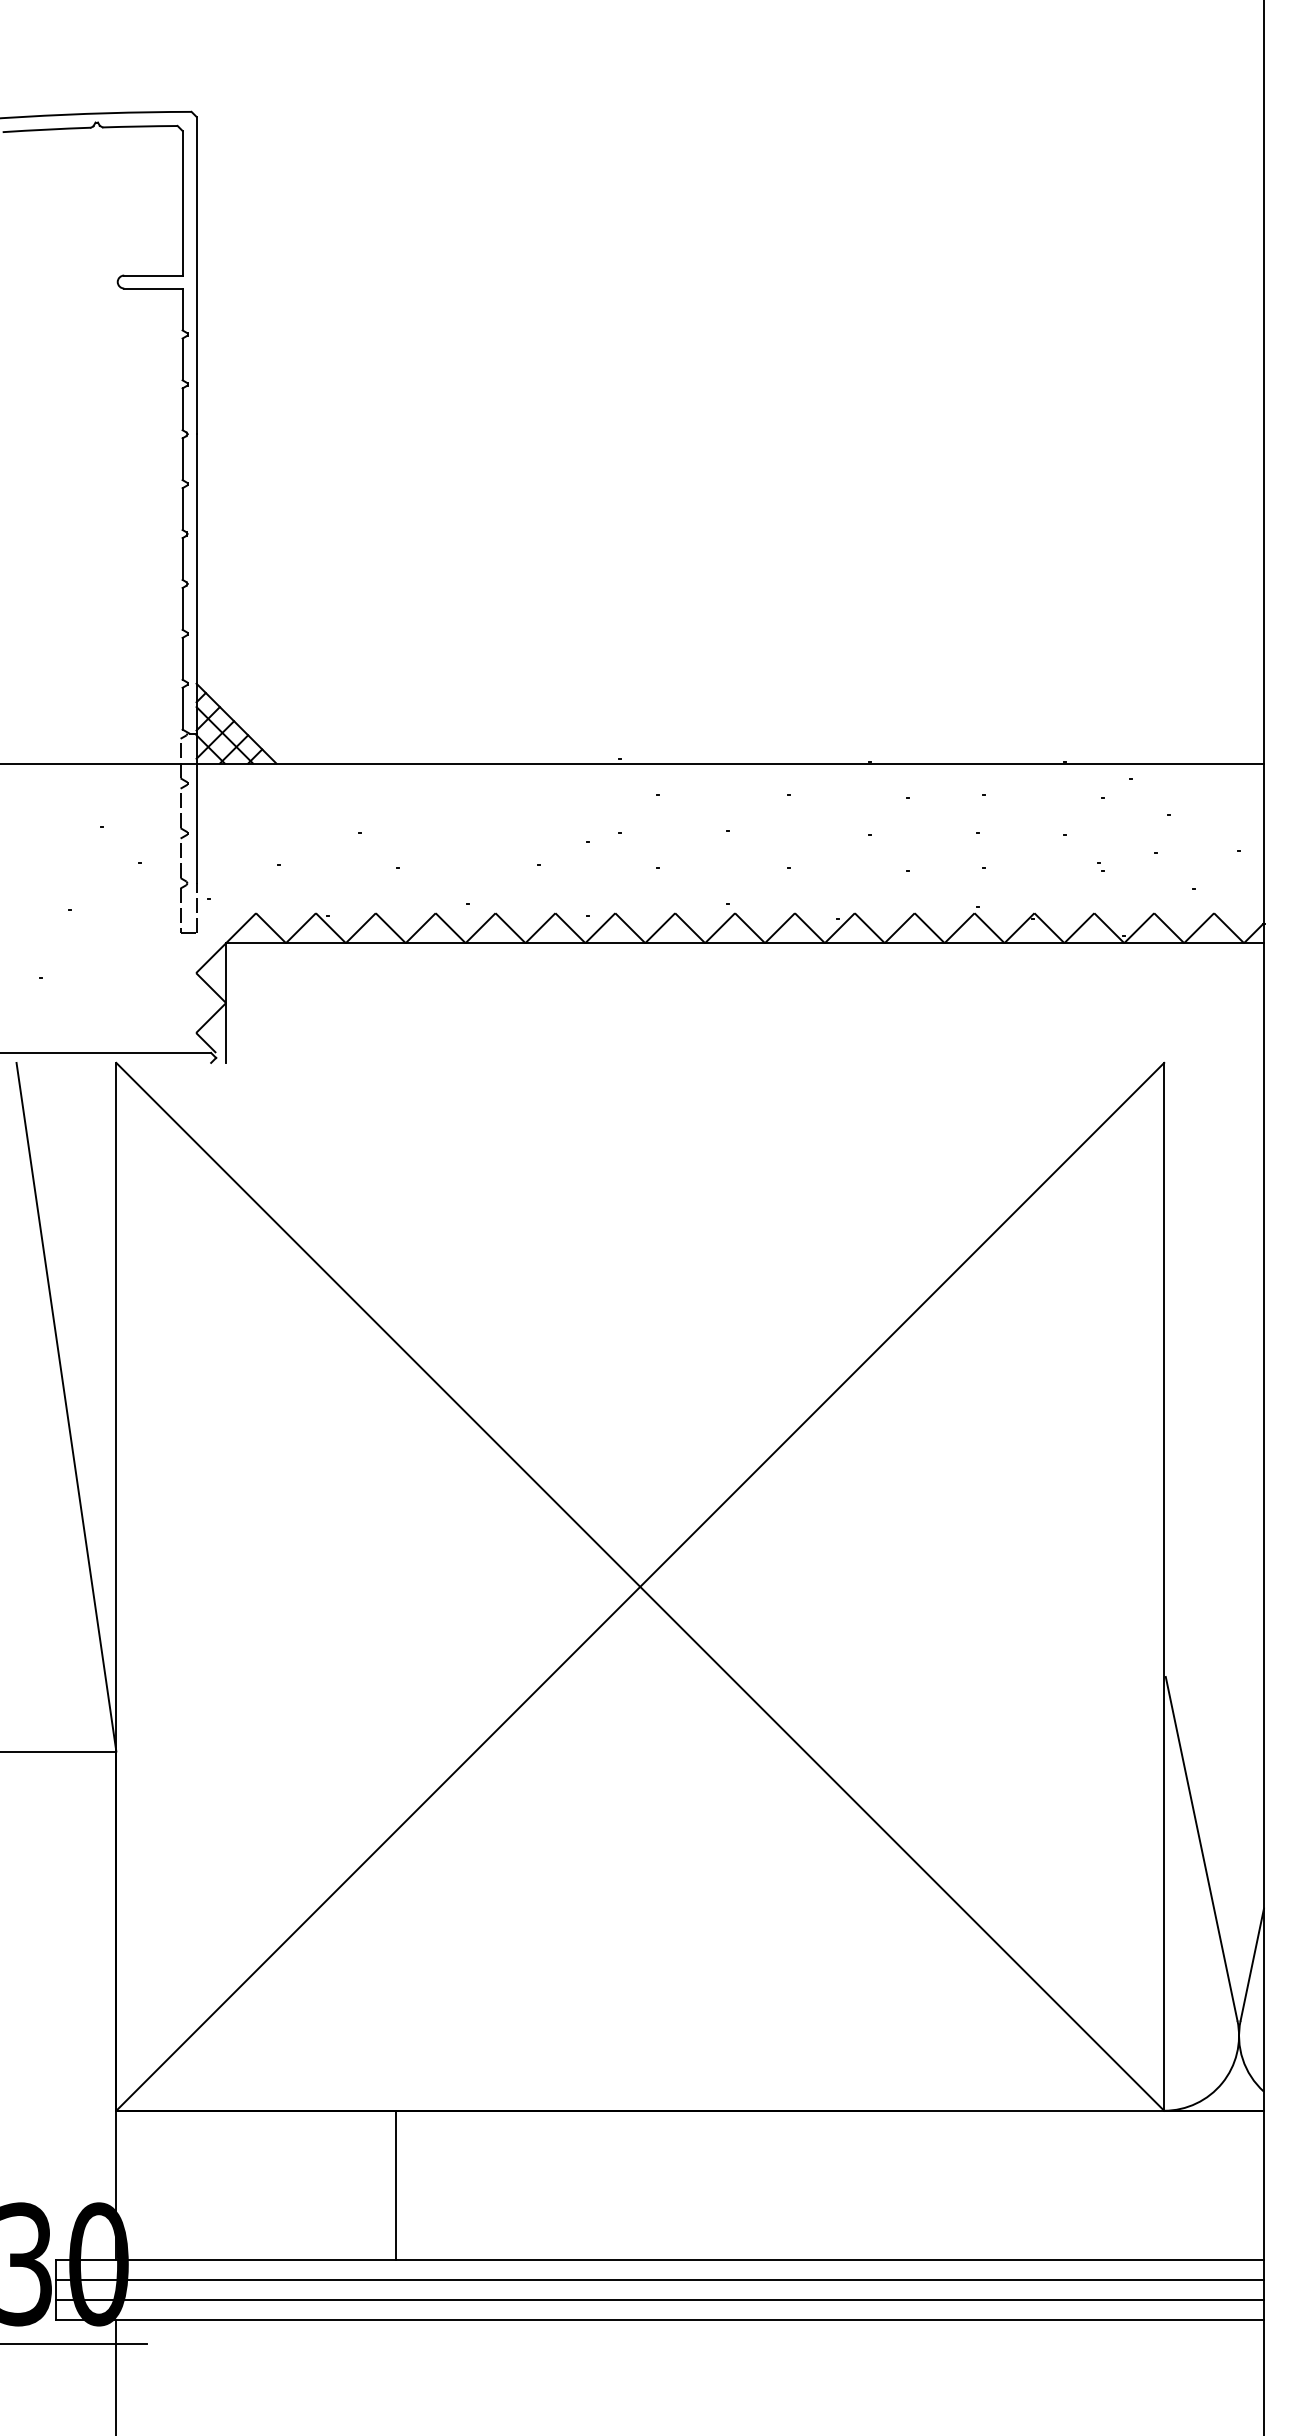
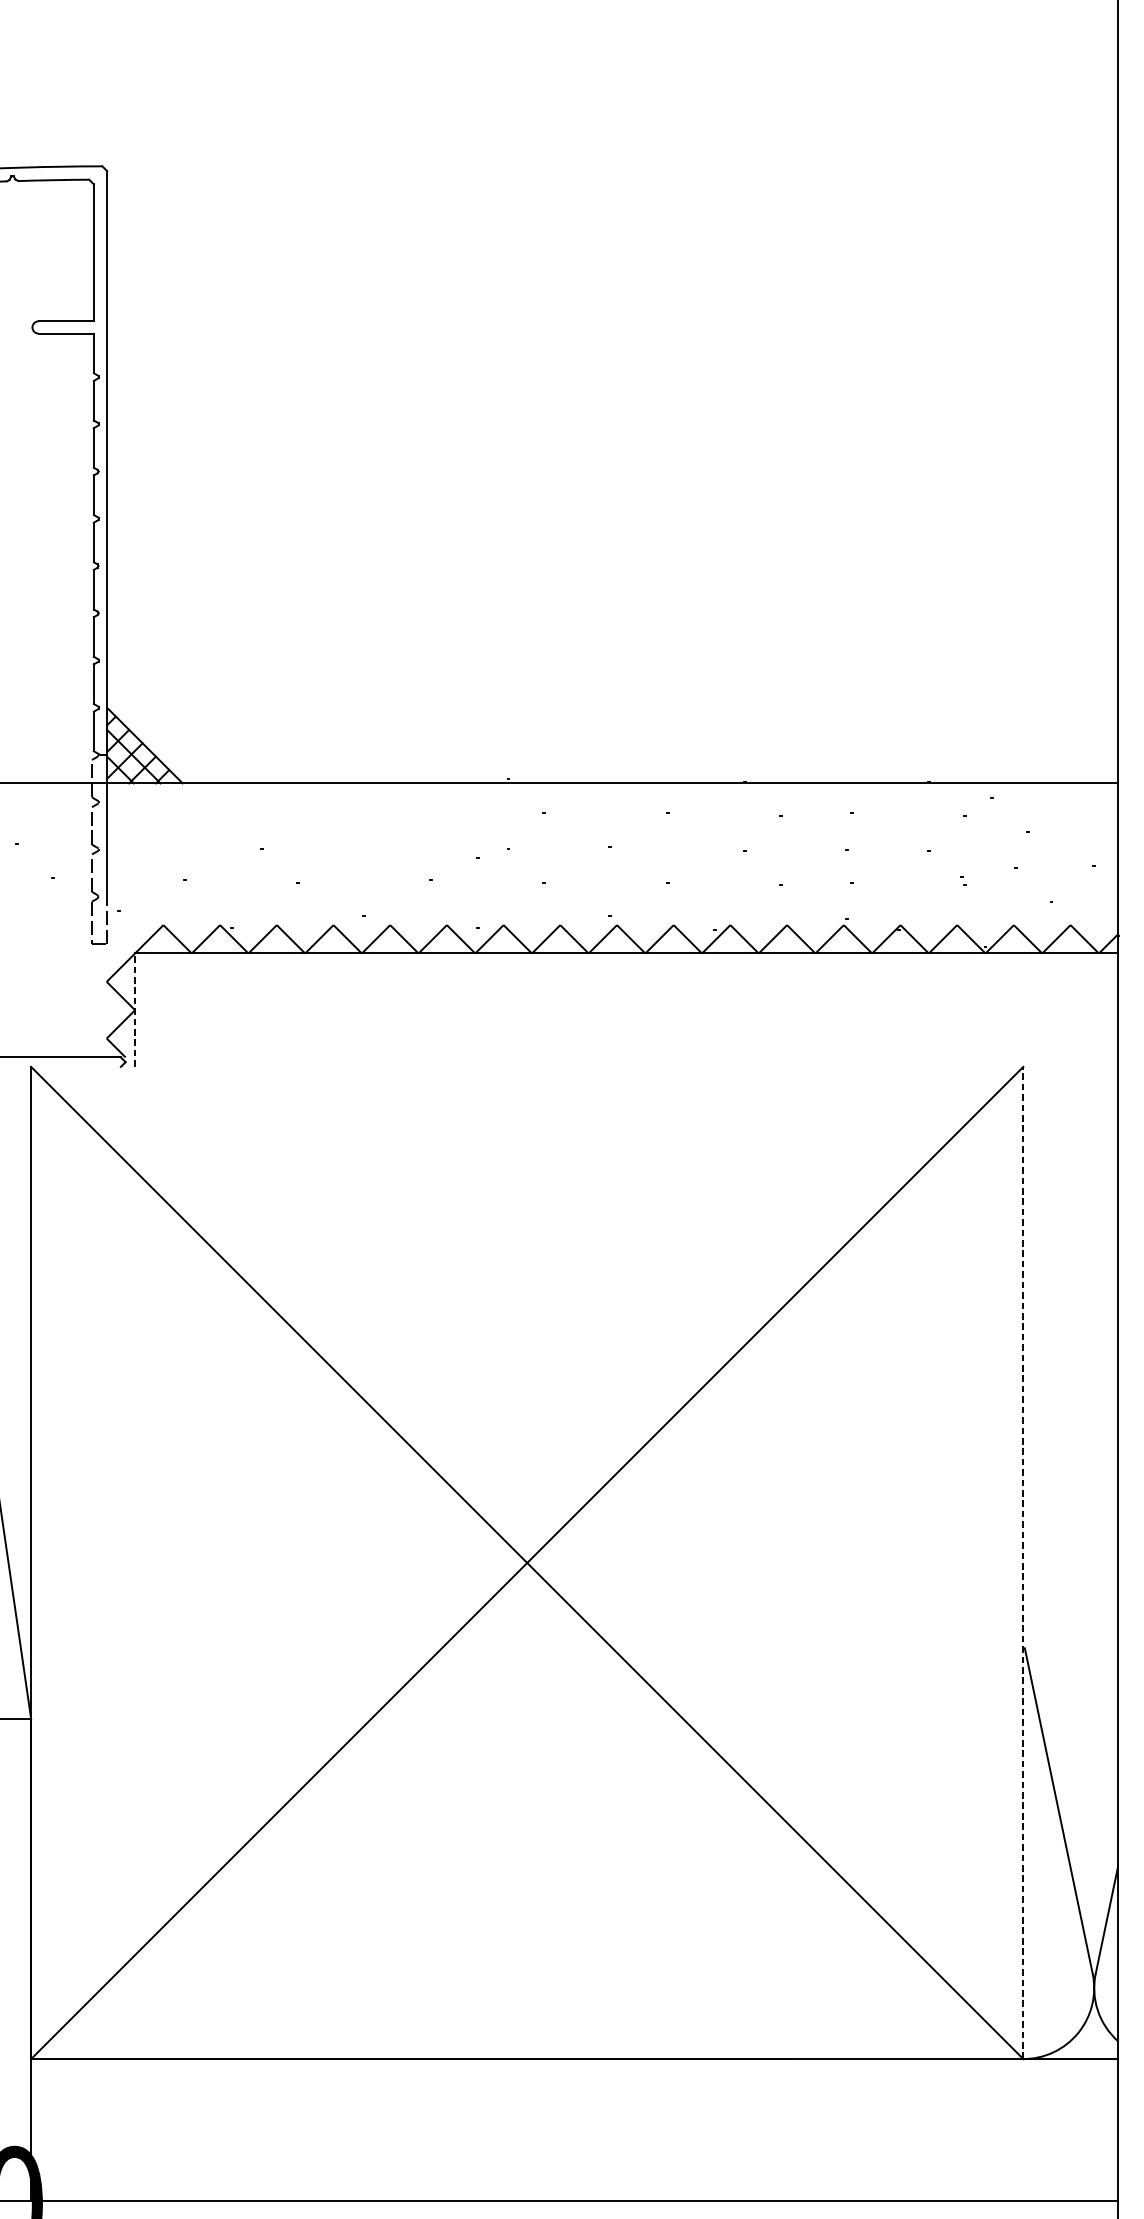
line: (226, 1003) -> (135, 1010), solid -> dashed
line: (1164, 1586) -> (1023, 1562), solid -> dashed
line: (395, 2185) -> (295, 2129), removed

